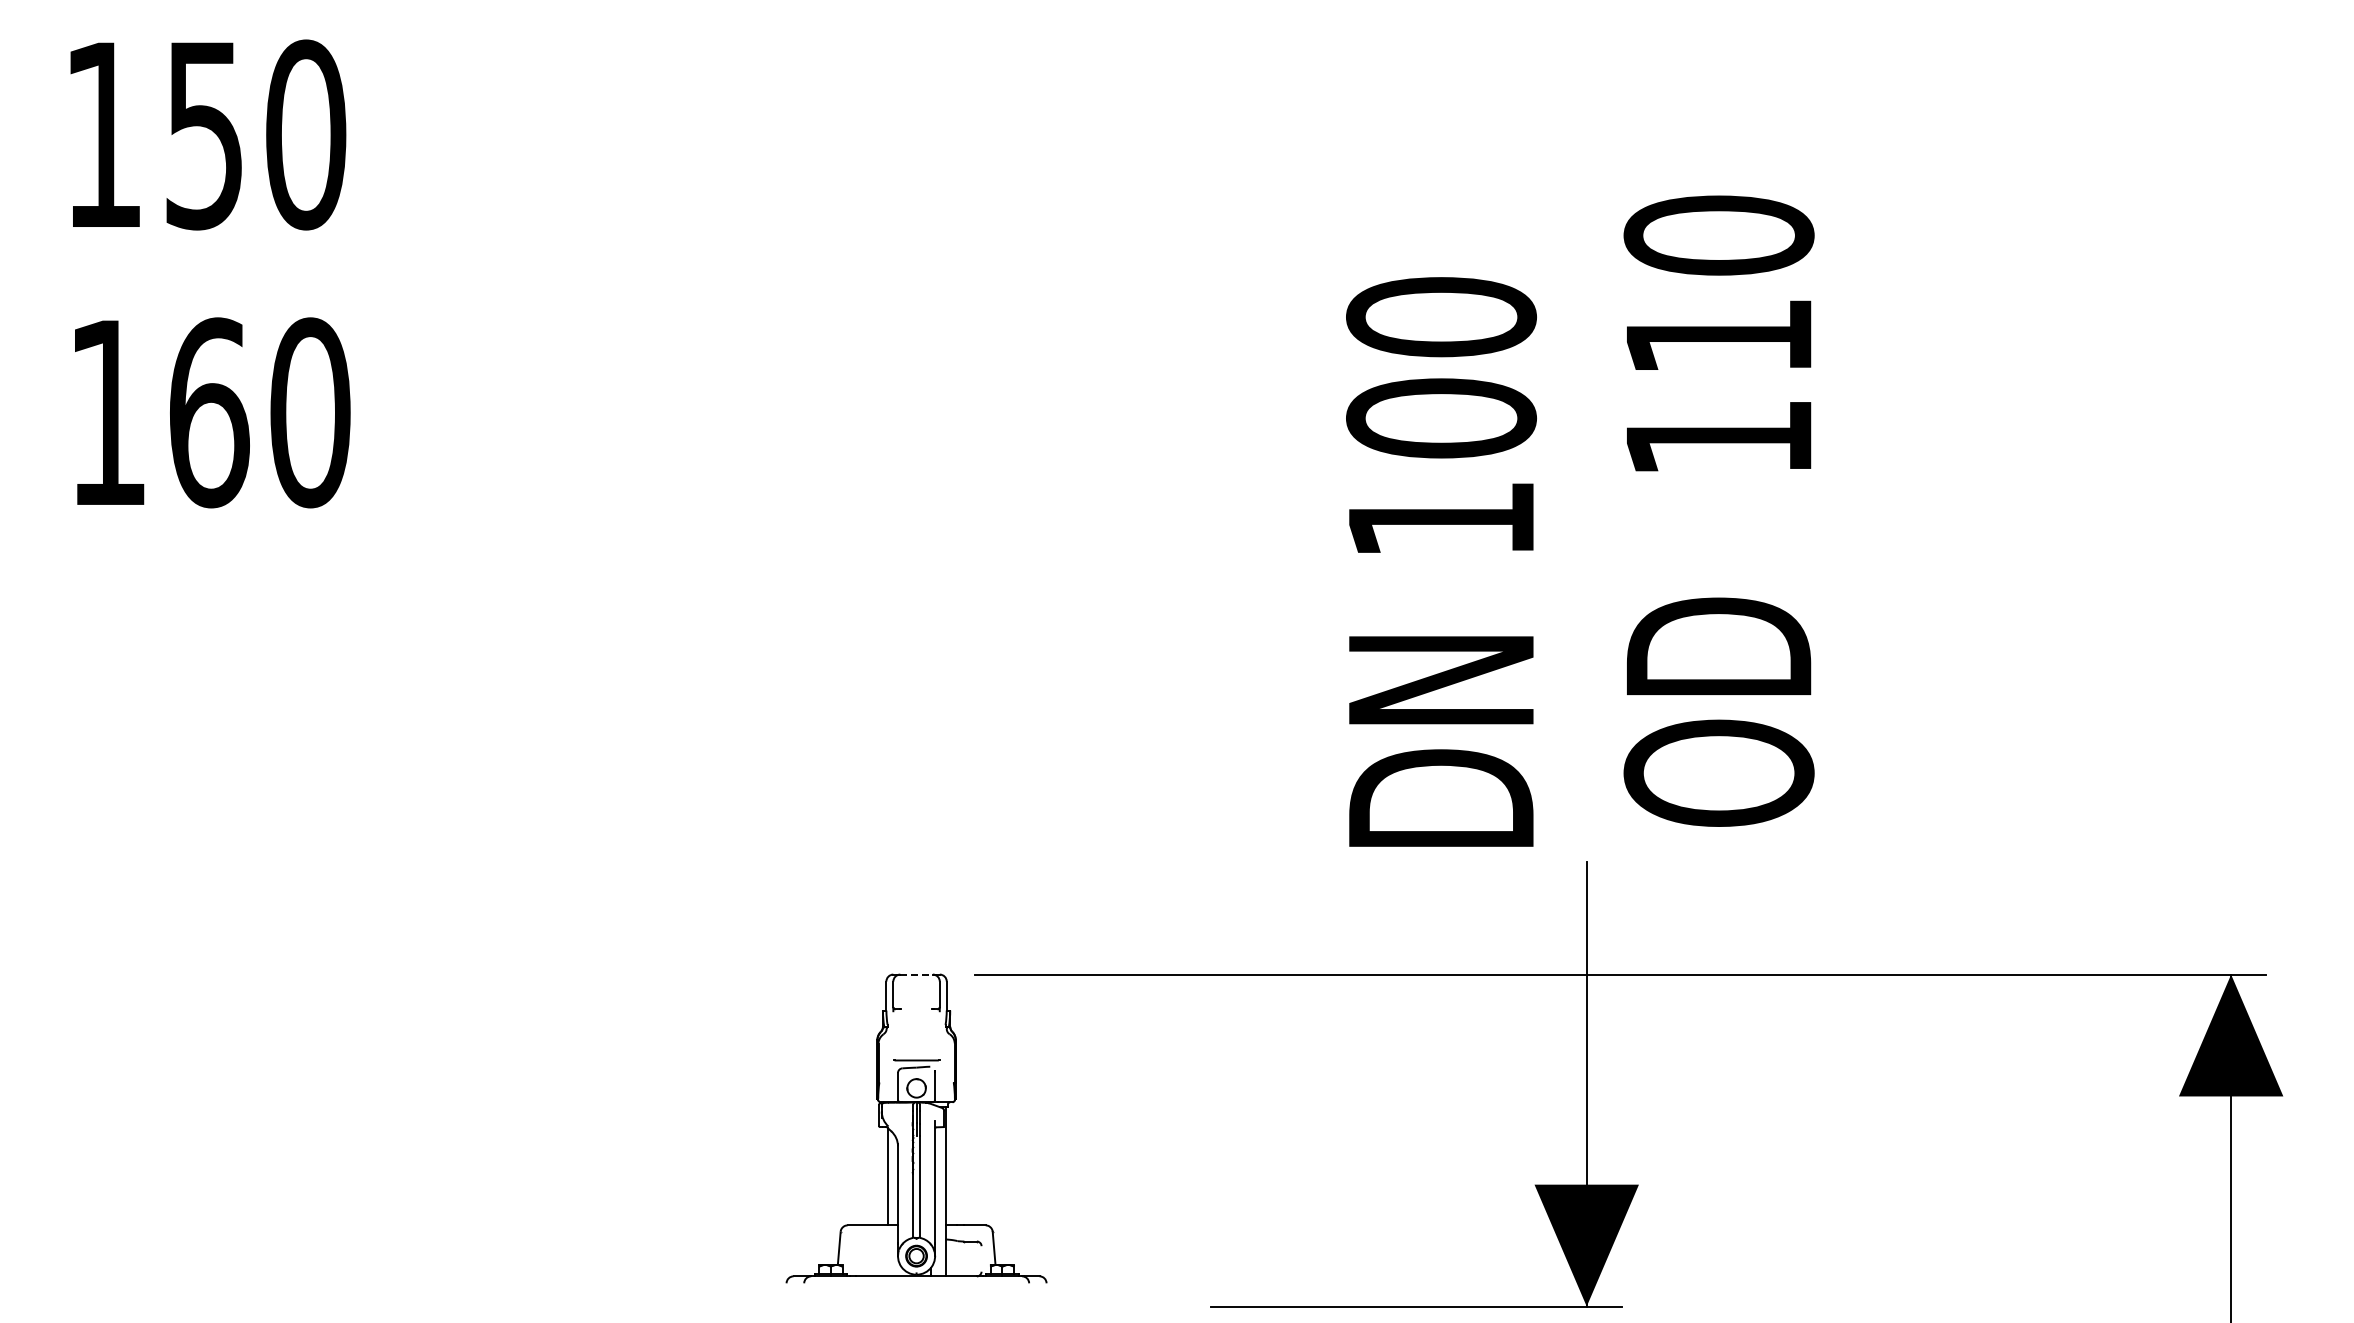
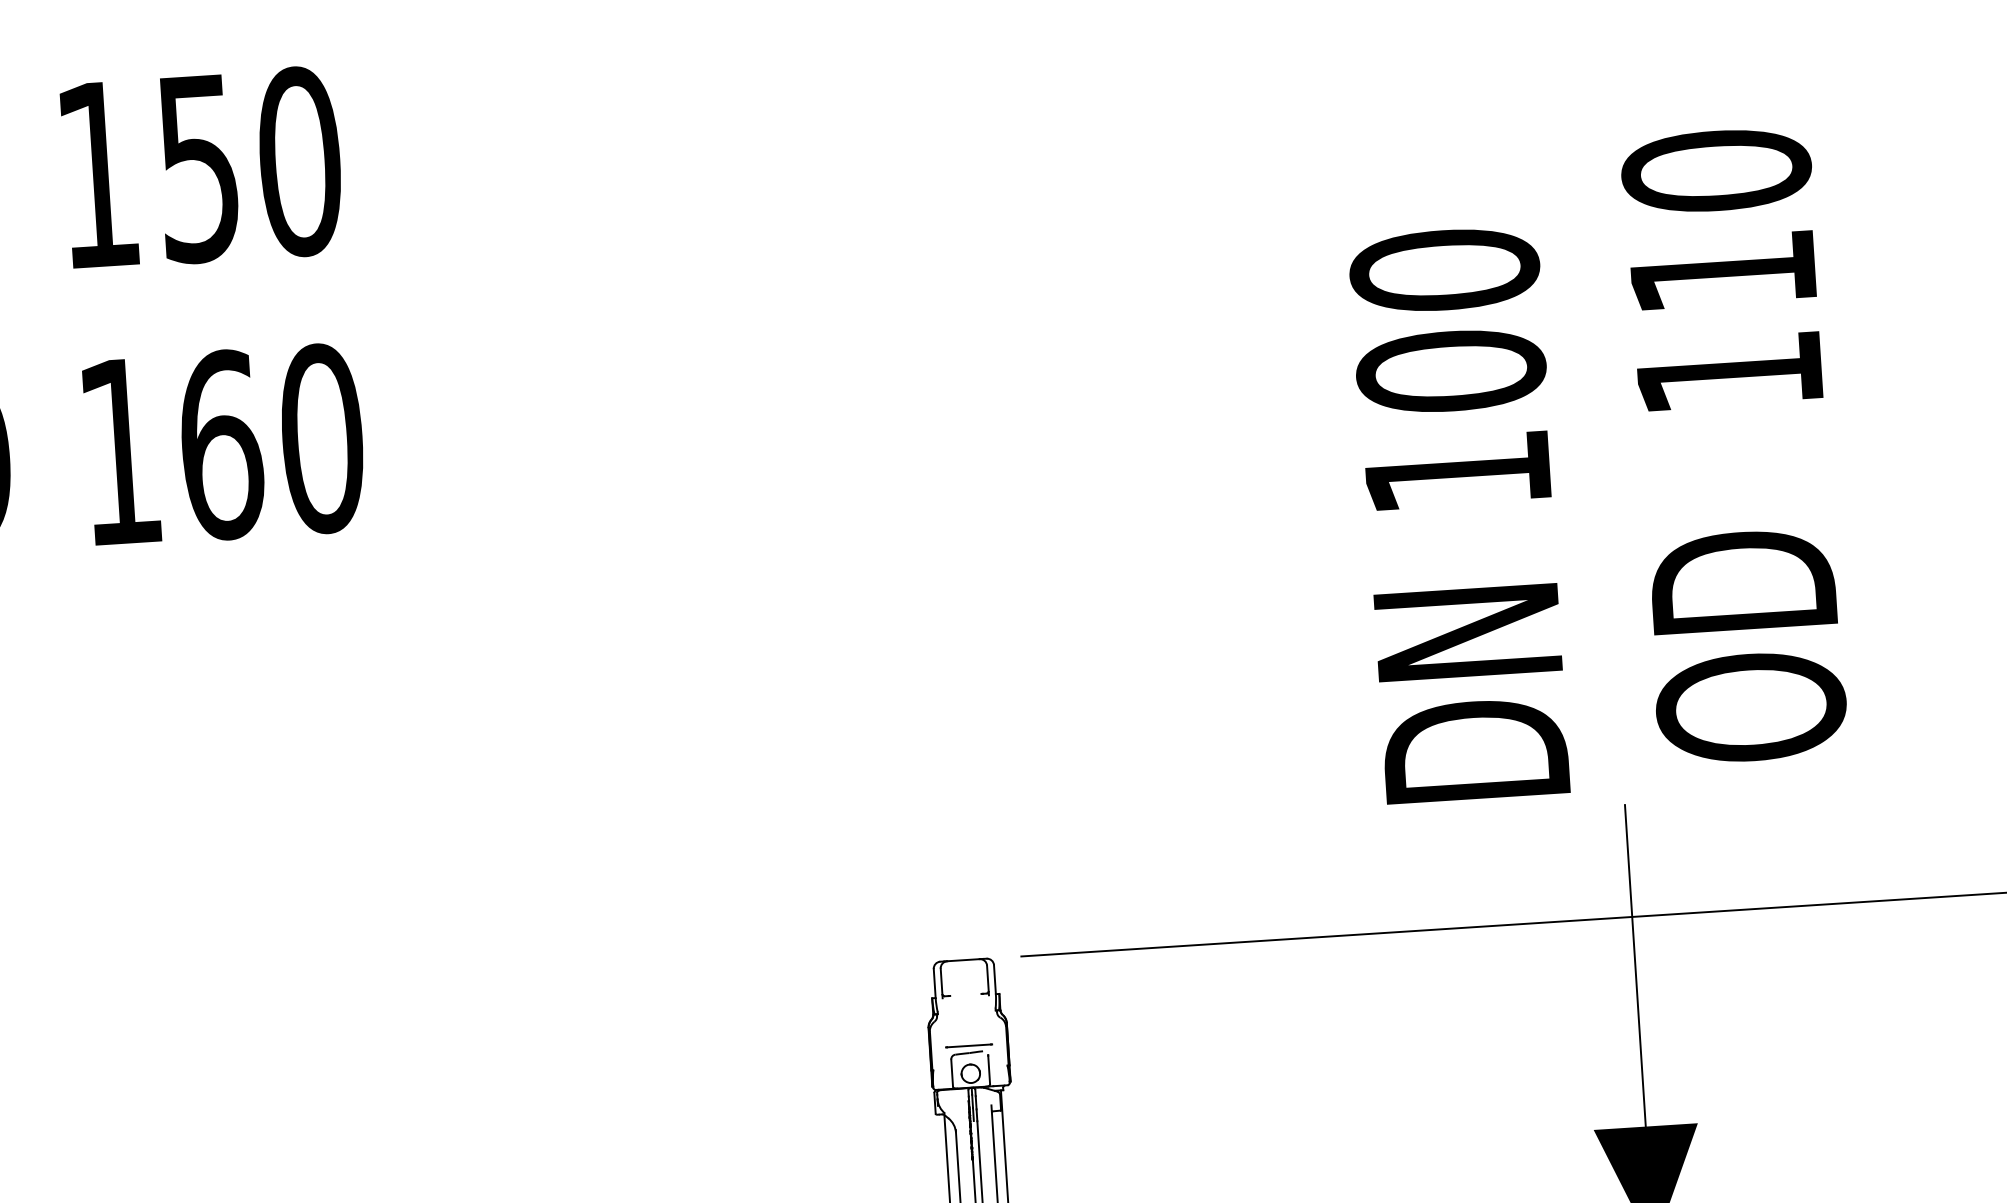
line: (917, 974) -> (964, 960), dashed -> solid

